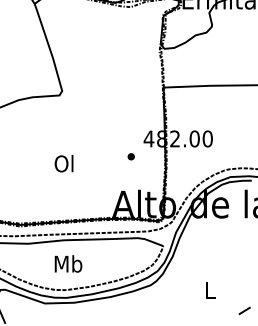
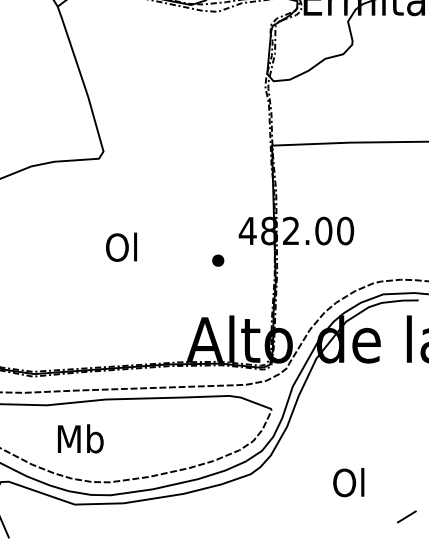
text: (63, 163) -> (120, 246), moved
text: (68, 263) -> (80, 438), moved
text: (209, 289) -> (348, 481), L -> Ol

